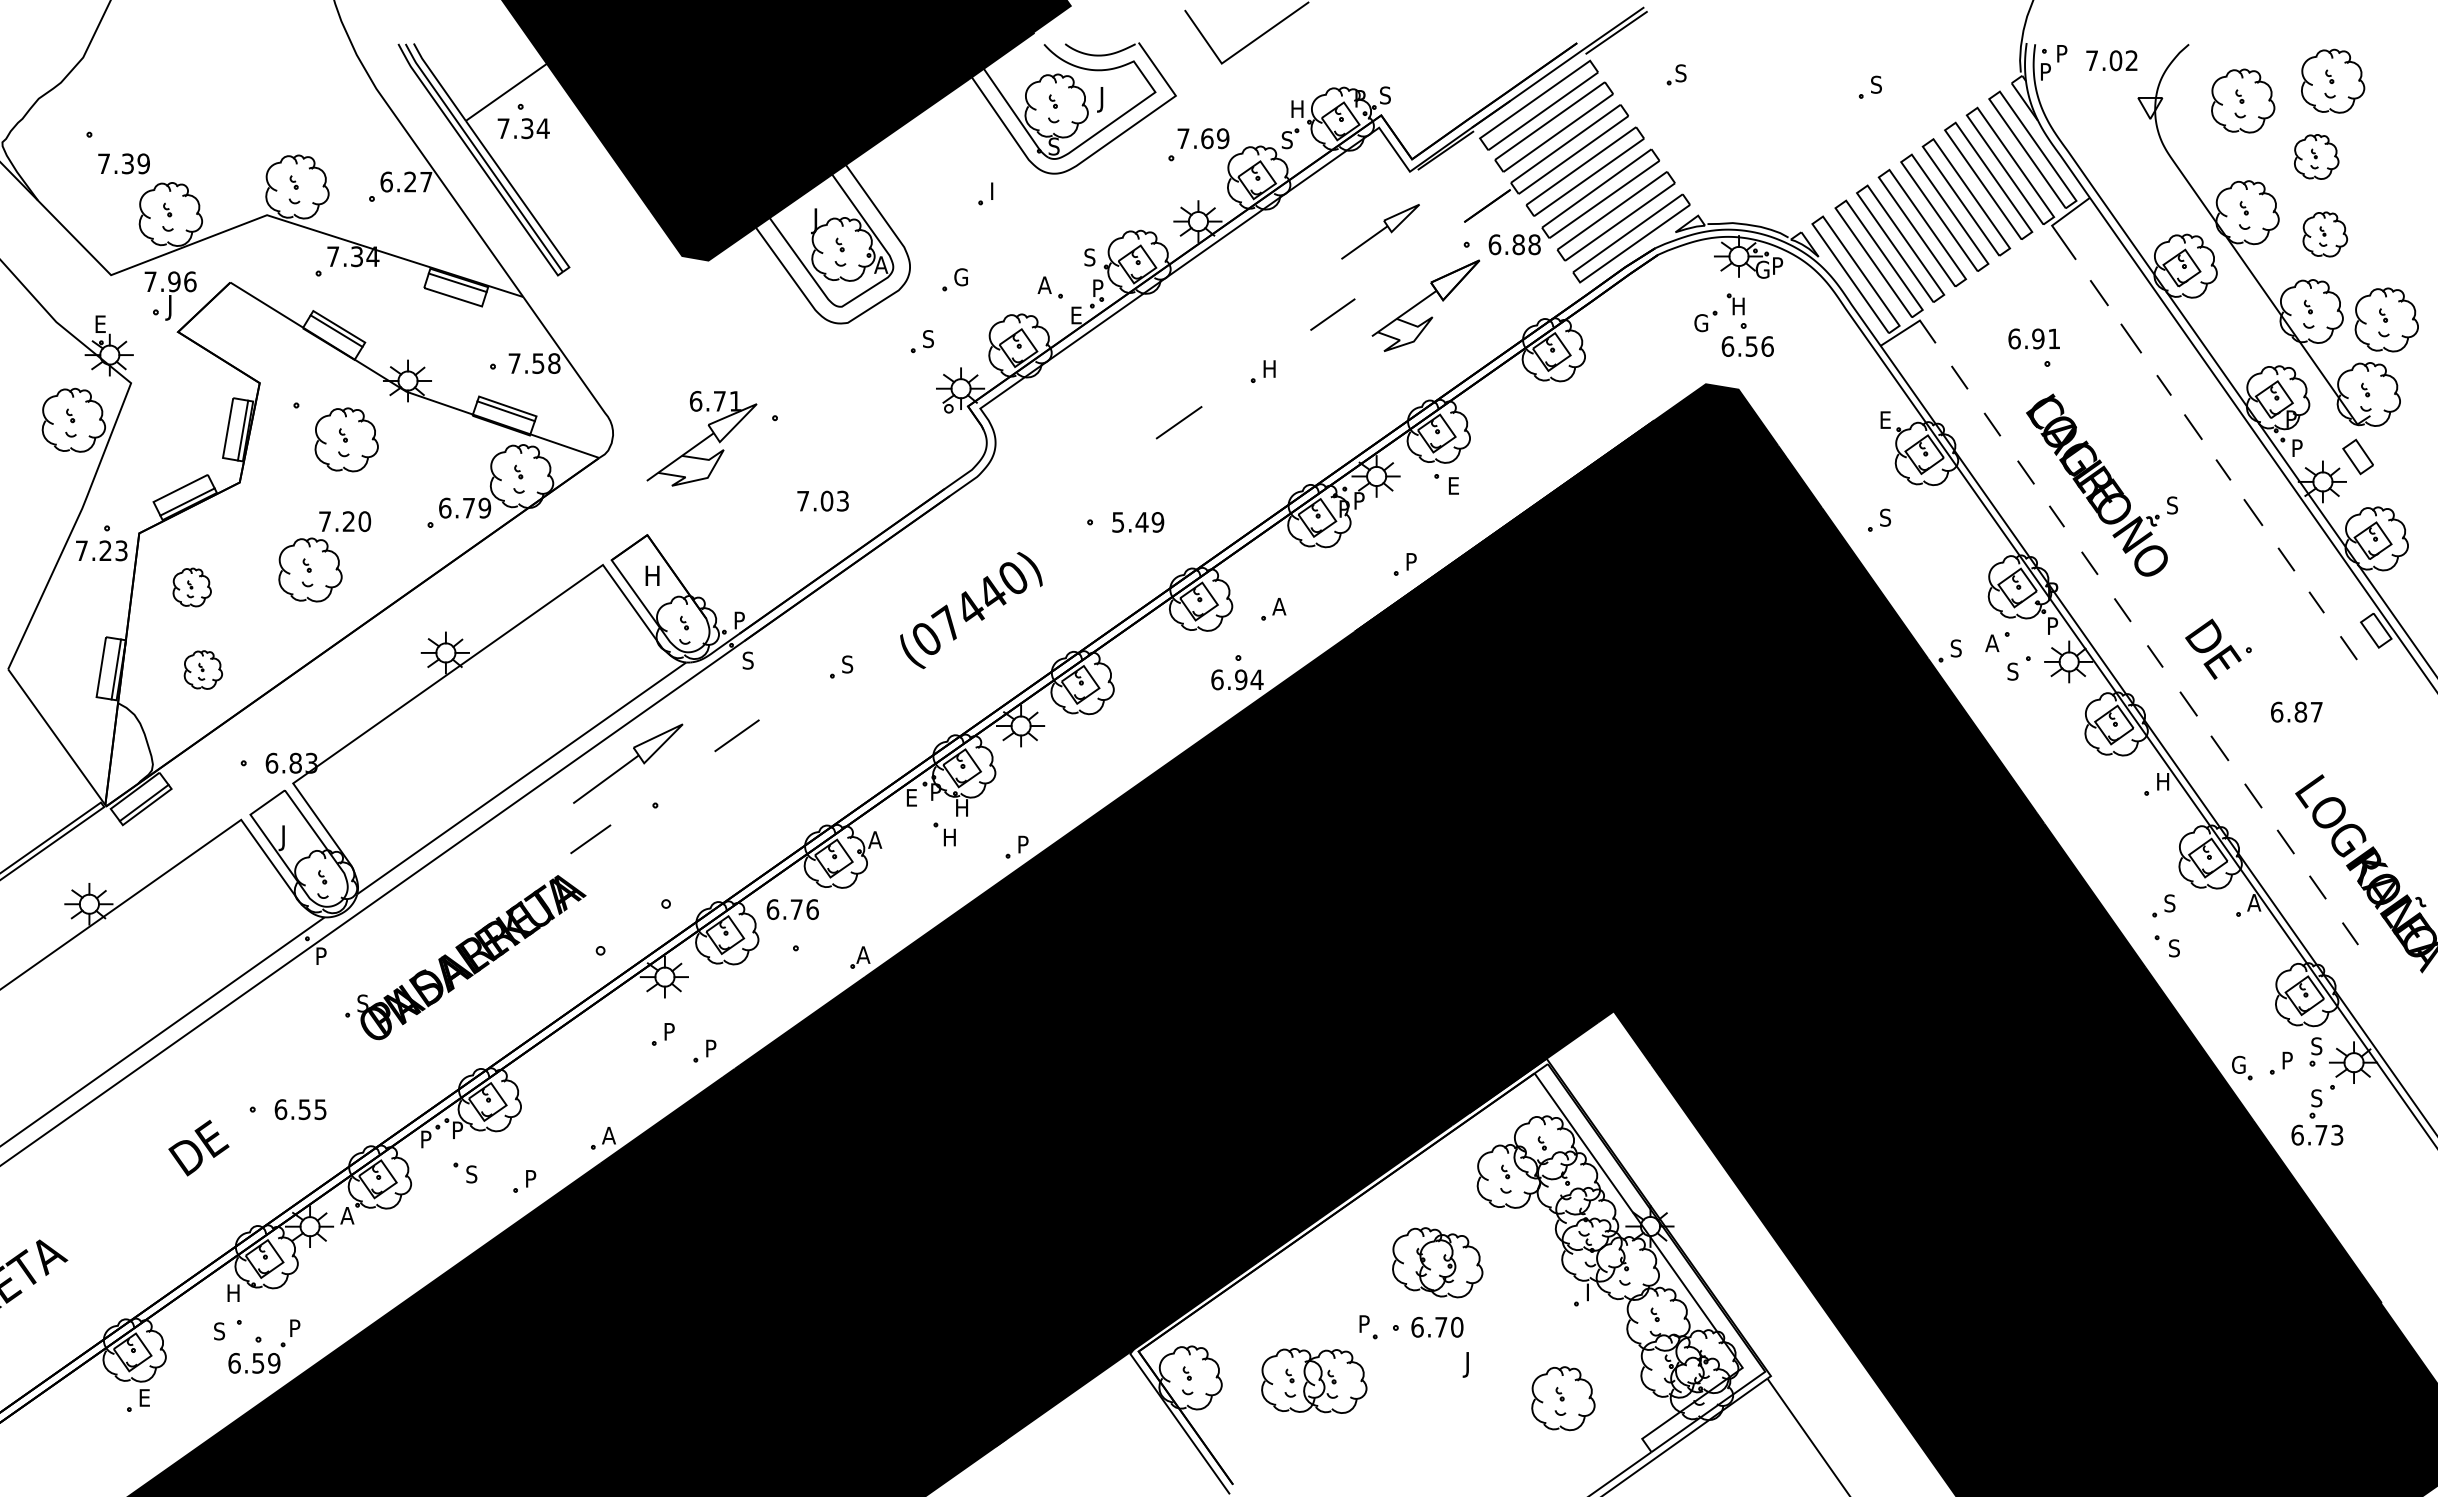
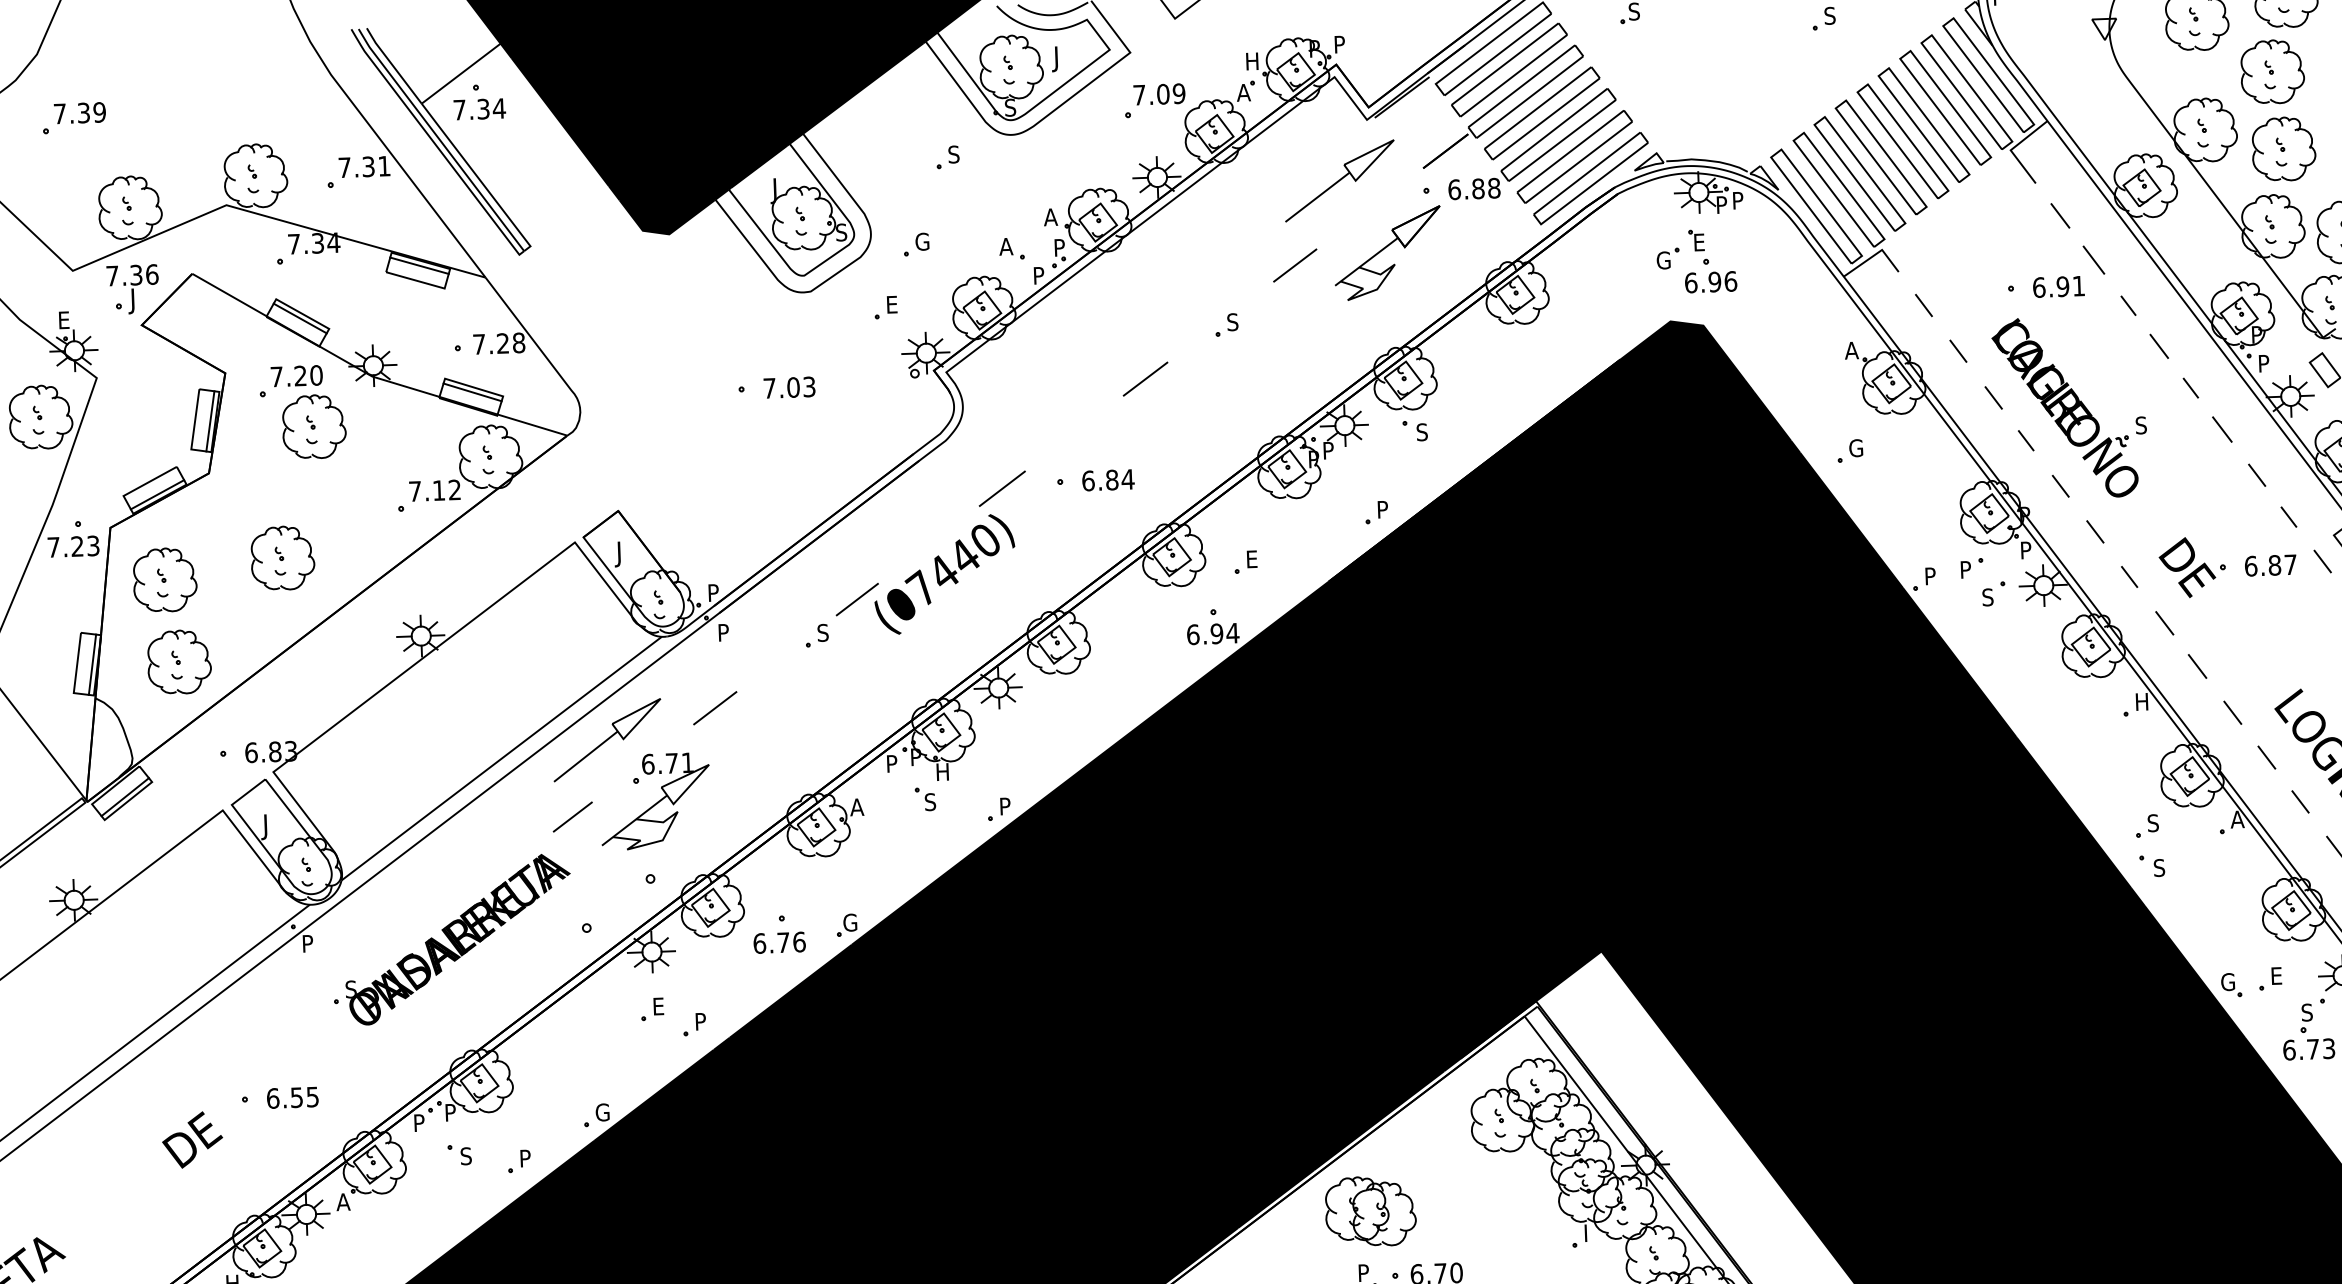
text: (1385, 95) -> (1339, 44), S -> P
text: (1207, 138) -> (1163, 94), 7.69 -> 7.09
text: (1287, 140) -> (1243, 93), S -> A
part: (2316, 156) -> (2272, 71), size x1.43
text: (123, 163) -> (79, 112), moved
text: (406, 181) -> (364, 166), 6.27 -> 7.31
text: (995, 191) -> (953, 154), I -> S
part: (1380, 231) -> (1339, 180), size x1.43
part: (2325, 234) -> (2284, 149), size x1.43
text: (1090, 257) -> (1050, 217), S -> A
text: (881, 265) -> (842, 232), A -> S
text: (1762, 269) -> (1722, 204), G -> P
text: (174, 281) -> (136, 274), 7.96 -> 7.36
text: (1739, 306) -> (1701, 242), H -> E
text: (1077, 315) -> (1040, 275), E -> P
text: (2033, 338) -> (2058, 286), moved
text: (928, 339) -> (892, 305), S -> E
text: (1751, 346) -> (1714, 282), 6.56 -> 6.96
text: (538, 363) -> (503, 343), 7.58 -> 7.28
text: (1269, 369) -> (1233, 322), H -> S
text: (1885, 419) -> (1851, 350), E -> A
part: (701, 438) -> (655, 801), moved
text: (1453, 485) -> (1422, 431), E -> S
text: (822, 500) -> (788, 387), moved
text: (465, 507) -> (435, 490), 6.79 -> 7.12
text: (1886, 517) -> (1855, 447), S -> G
text: (345, 521) -> (297, 376), moved
text: (1138, 522) -> (1108, 480), 5.49 -> 6.84
line: (1031, 526) -> (1001, 488), added
text: (650, 578) -> (622, 554), H -> J
part: (192, 587) -> (165, 579), size x1.67
text: (1279, 606) -> (1252, 559), A -> E
line: (883, 632) -> (857, 599), added
text: (1992, 643) -> (1966, 570), A -> P
text: (1955, 648) -> (1929, 576), S -> P
text: (747, 660) -> (722, 632), S -> P
part: (203, 669) -> (179, 661), size x1.67
text: (2296, 711) -> (2270, 564), moved
text: (912, 797) -> (892, 763), E -> P
text: (949, 837) -> (931, 802), H -> S
text: (792, 909) -> (779, 942), moved
text: (863, 955) -> (849, 923), A -> G
text: (670, 1031) -> (659, 1006), P -> E
part: (2315, 1051) -> (2304, 965), removed
text: (2288, 1060) -> (2277, 975), P -> E
text: (609, 1135) -> (602, 1112), A -> G
part: (1437, 1262) -> (1370, 1211), moved

